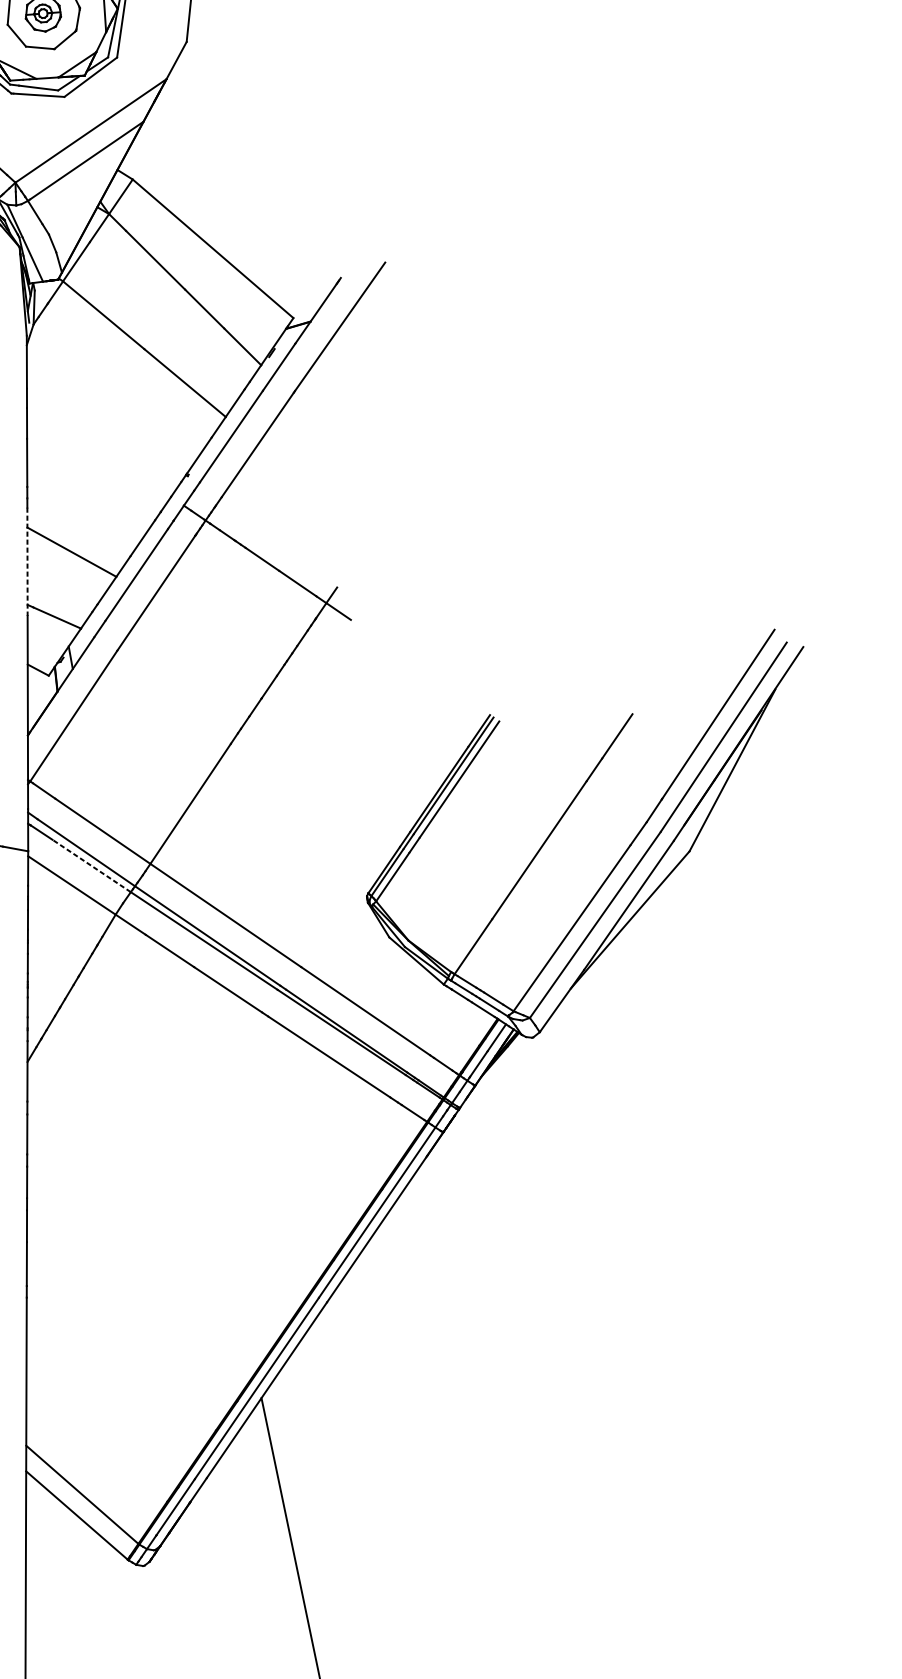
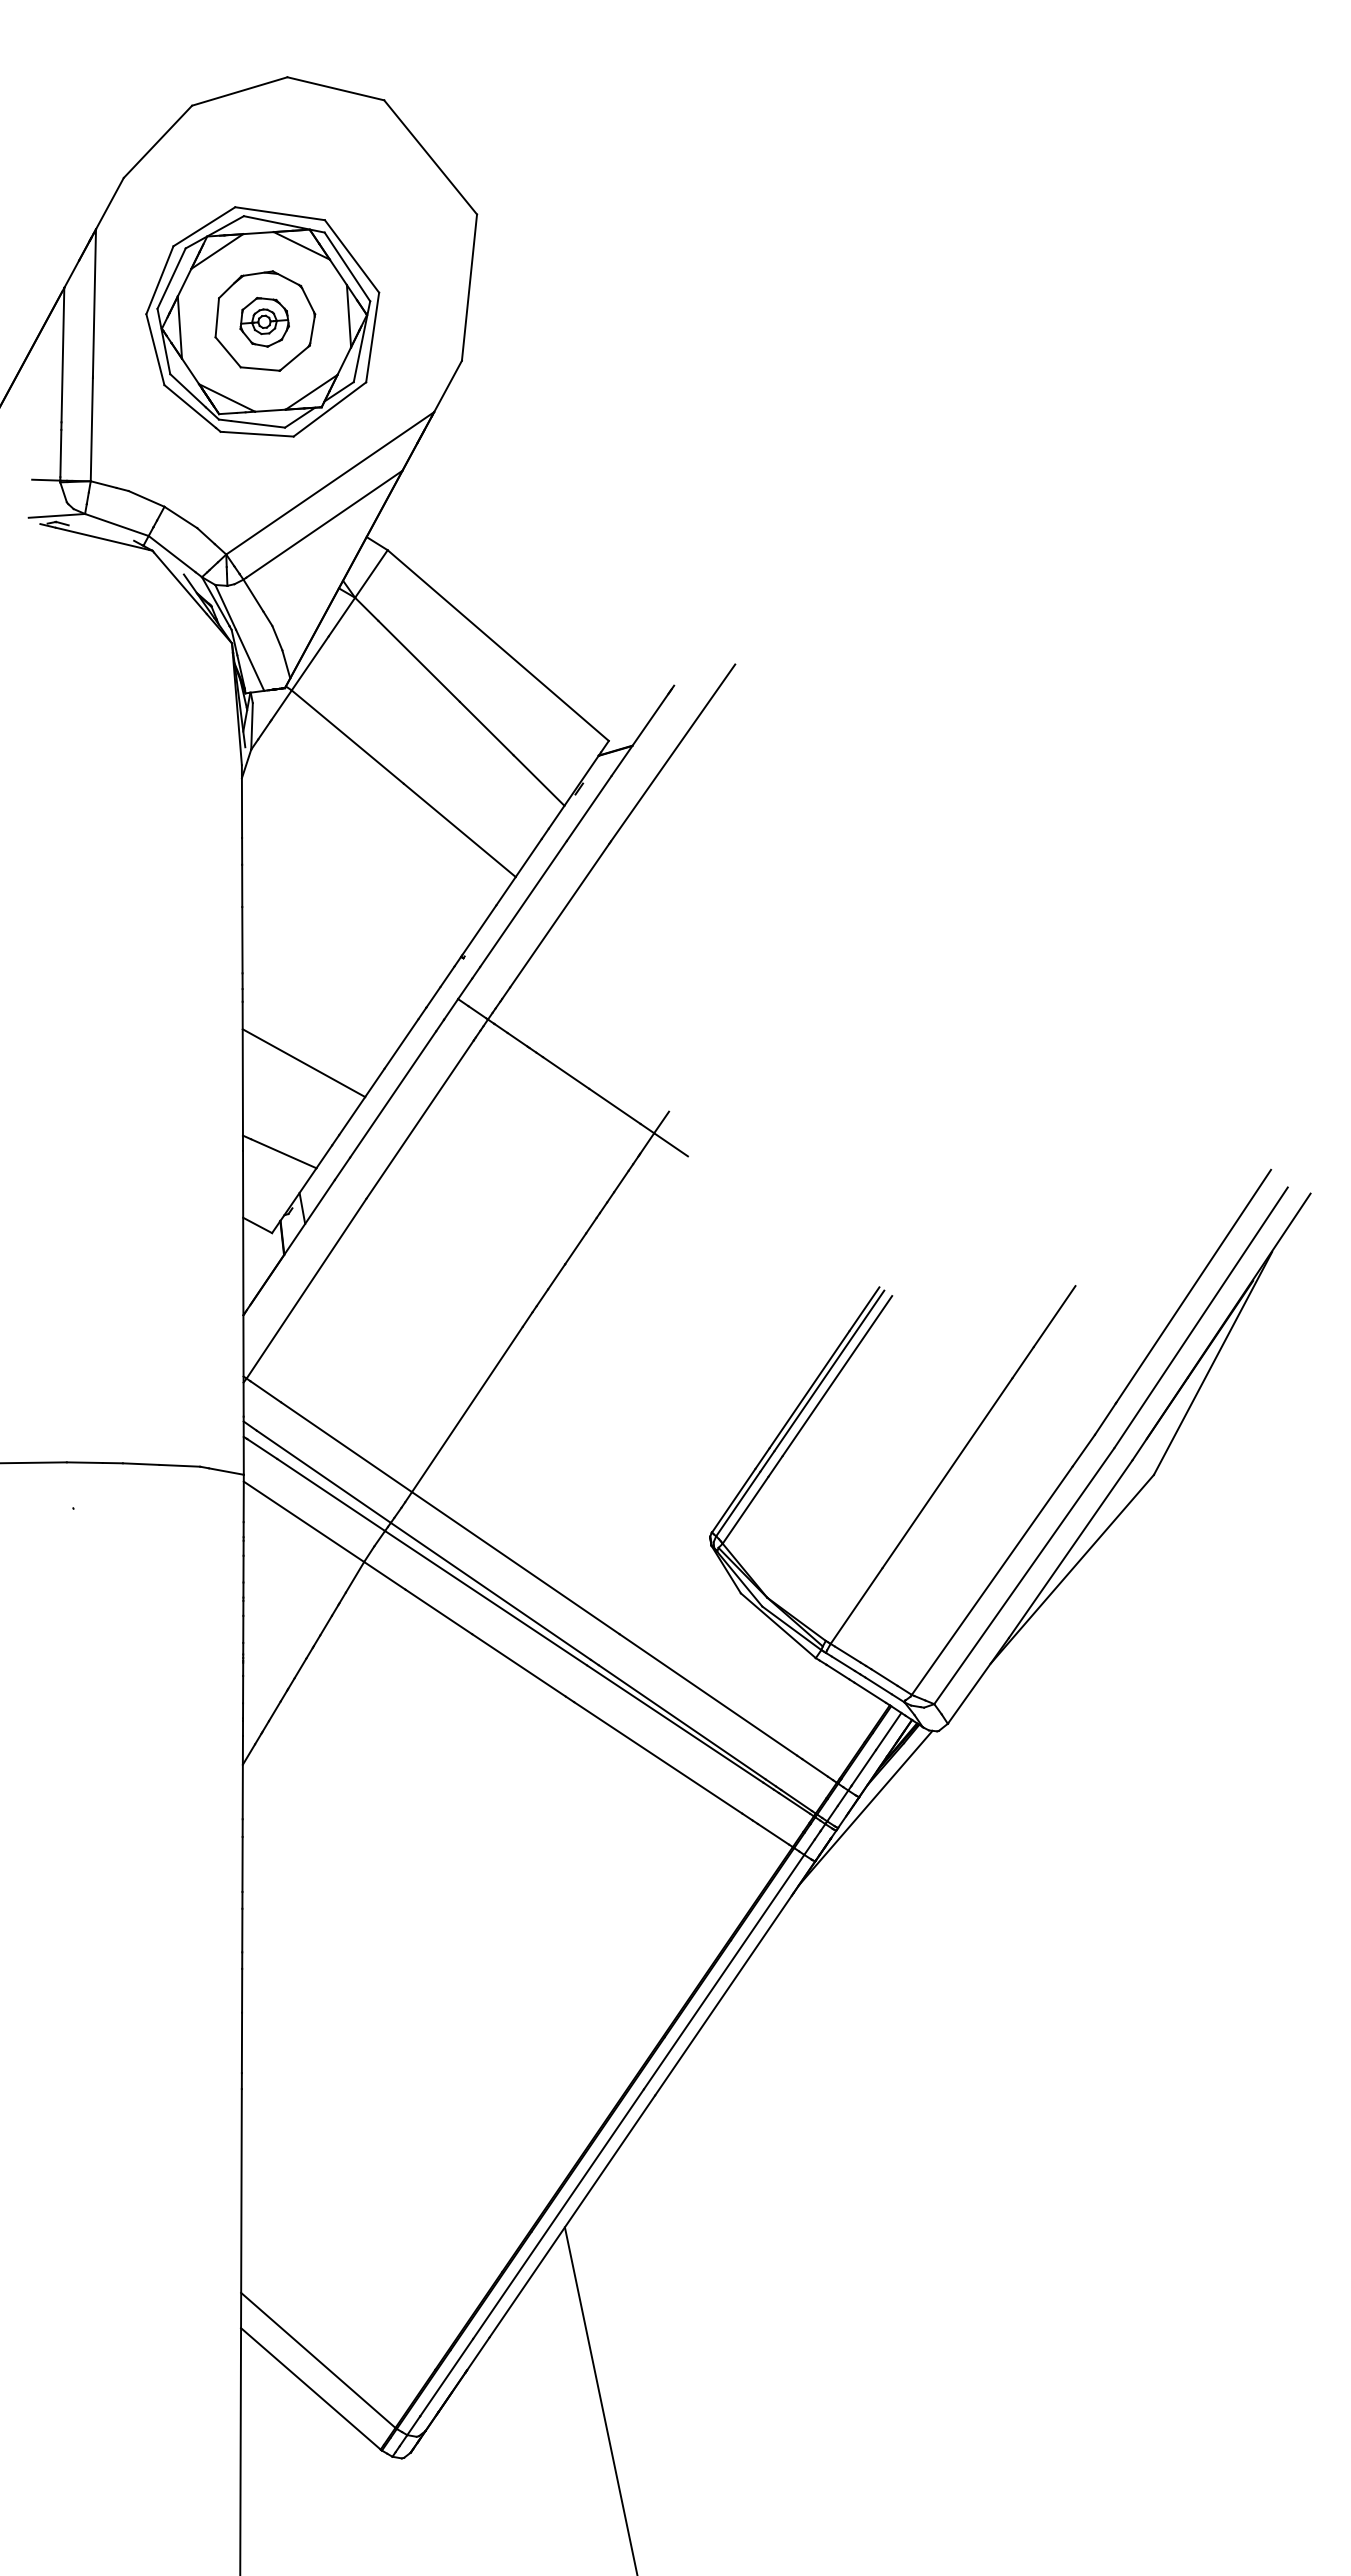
line: (27, 561) -> (242, 1076), dashed -> solid
line: (91, 865) -> (331, 1494), dashed -> solid
line: (479, 1093) -> (865, 1807), added

